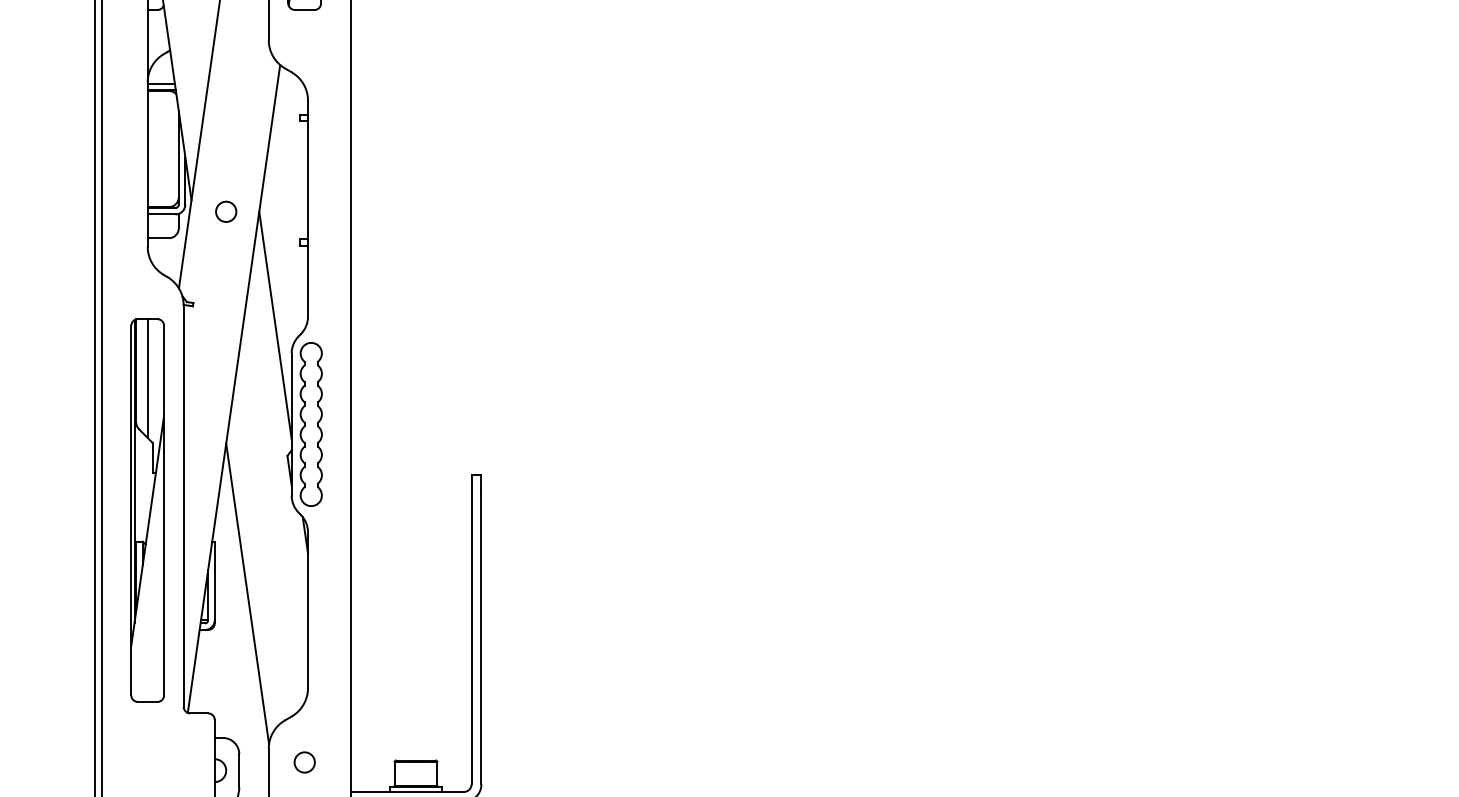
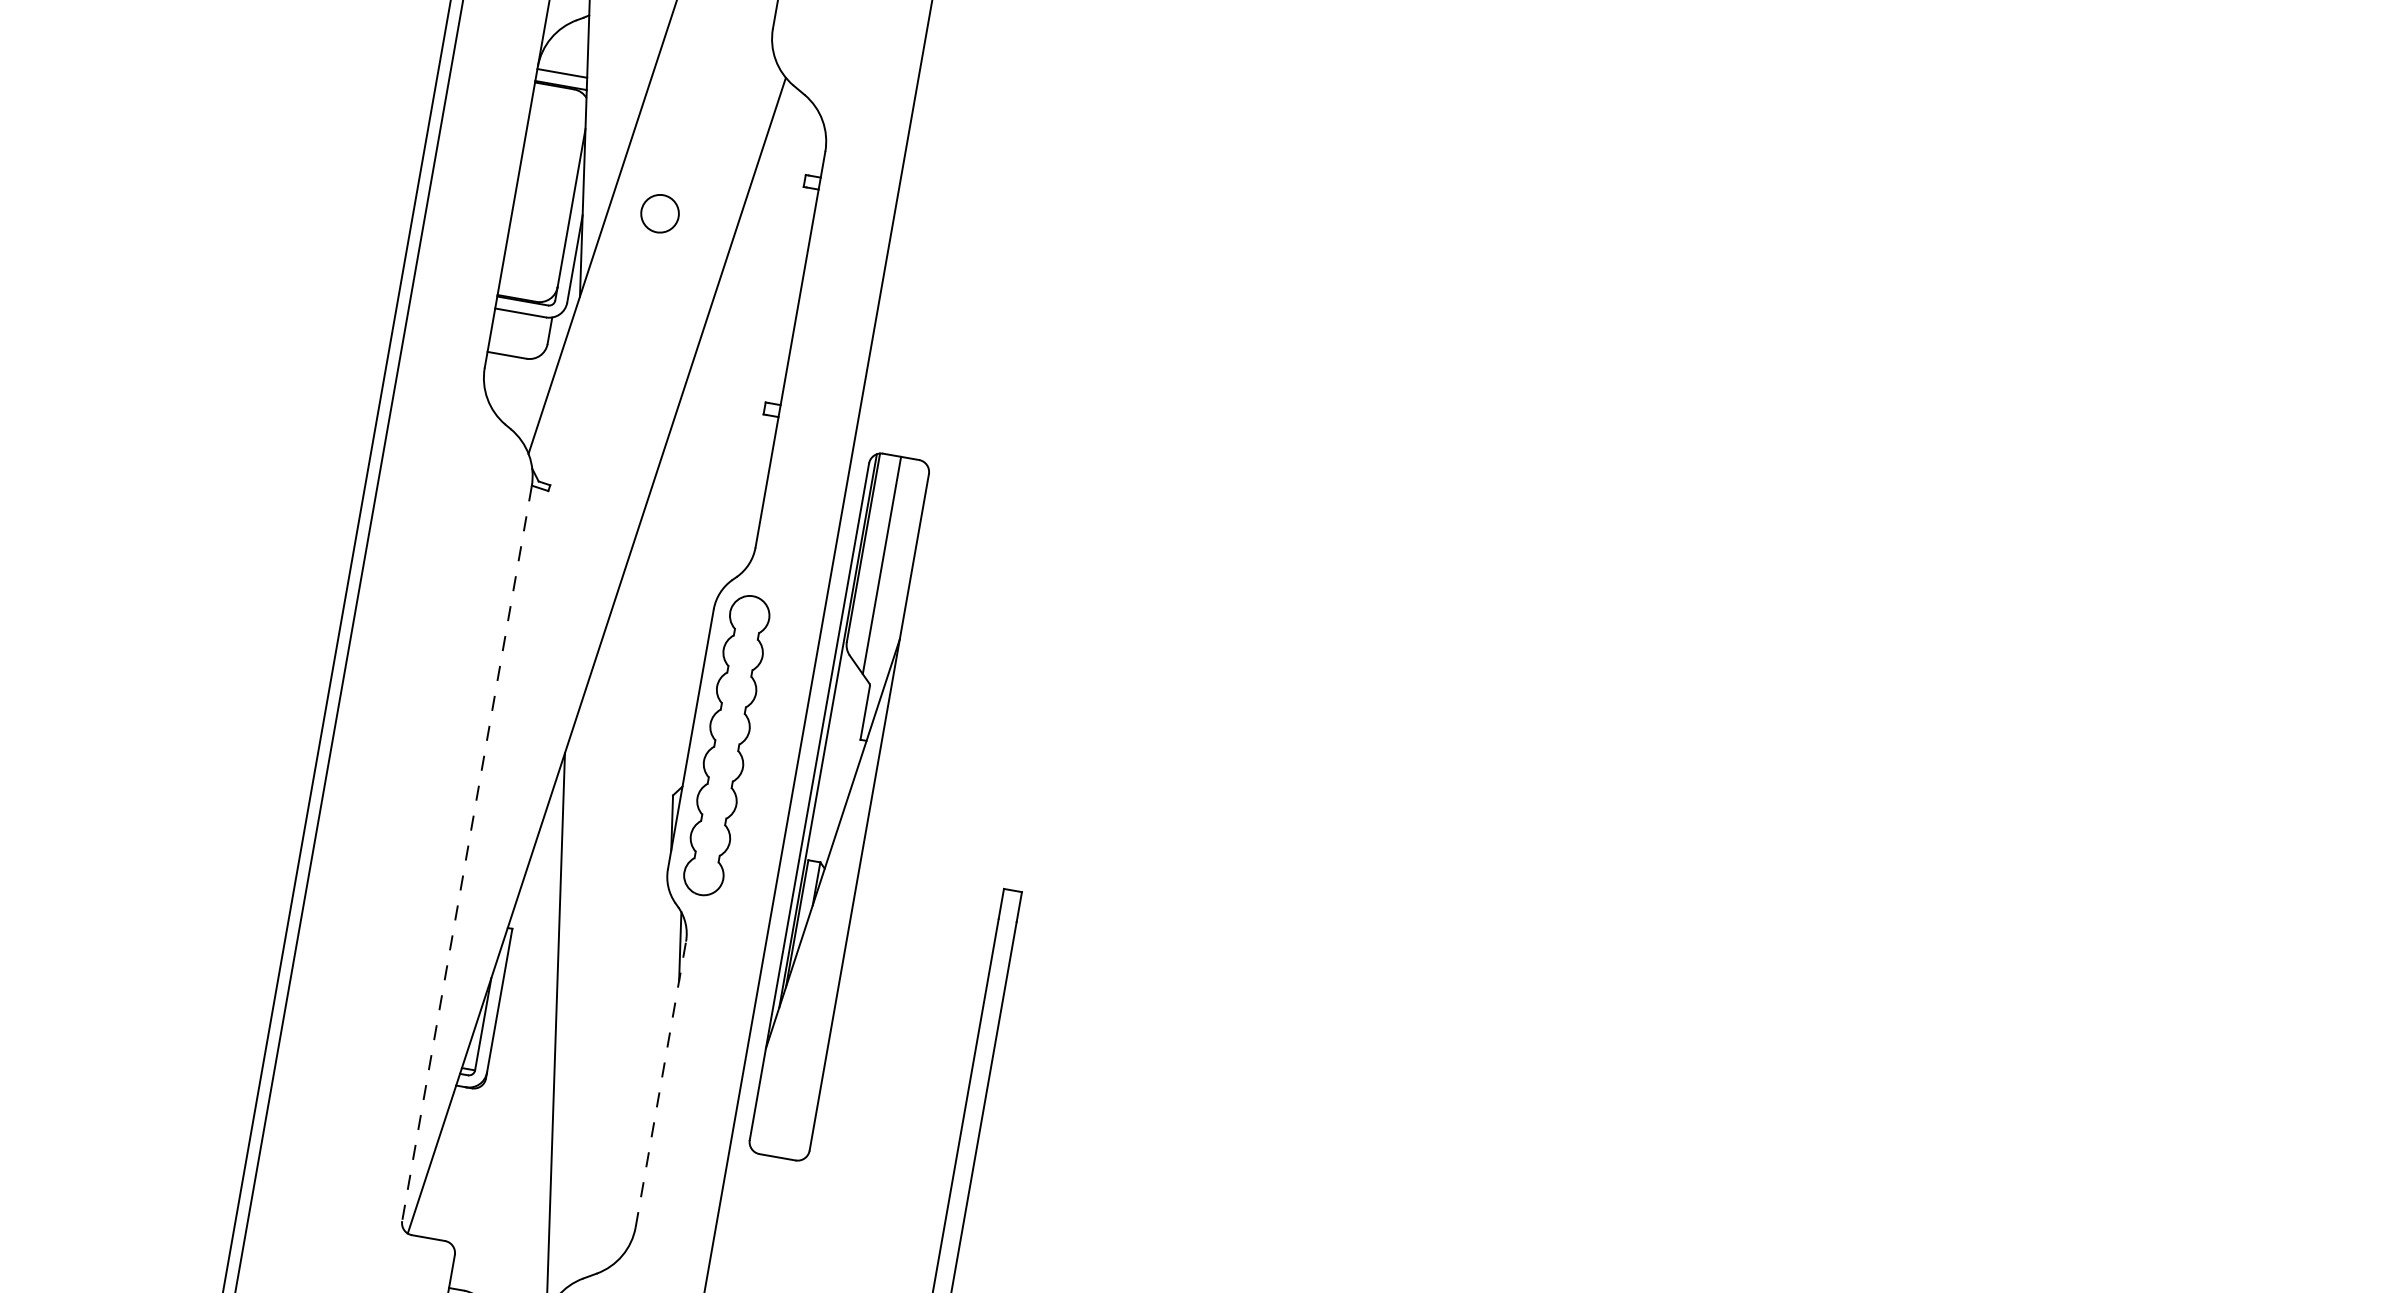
circle: (226, 211) -> (660, 213), moved
line: (275, 324) -> (693, 551), removed
line: (183, 506) -> (466, 854), solid -> dashed
part: (147, 510) -> (839, 806), moved
line: (308, 609) -> (662, 1083), solid -> dashed

